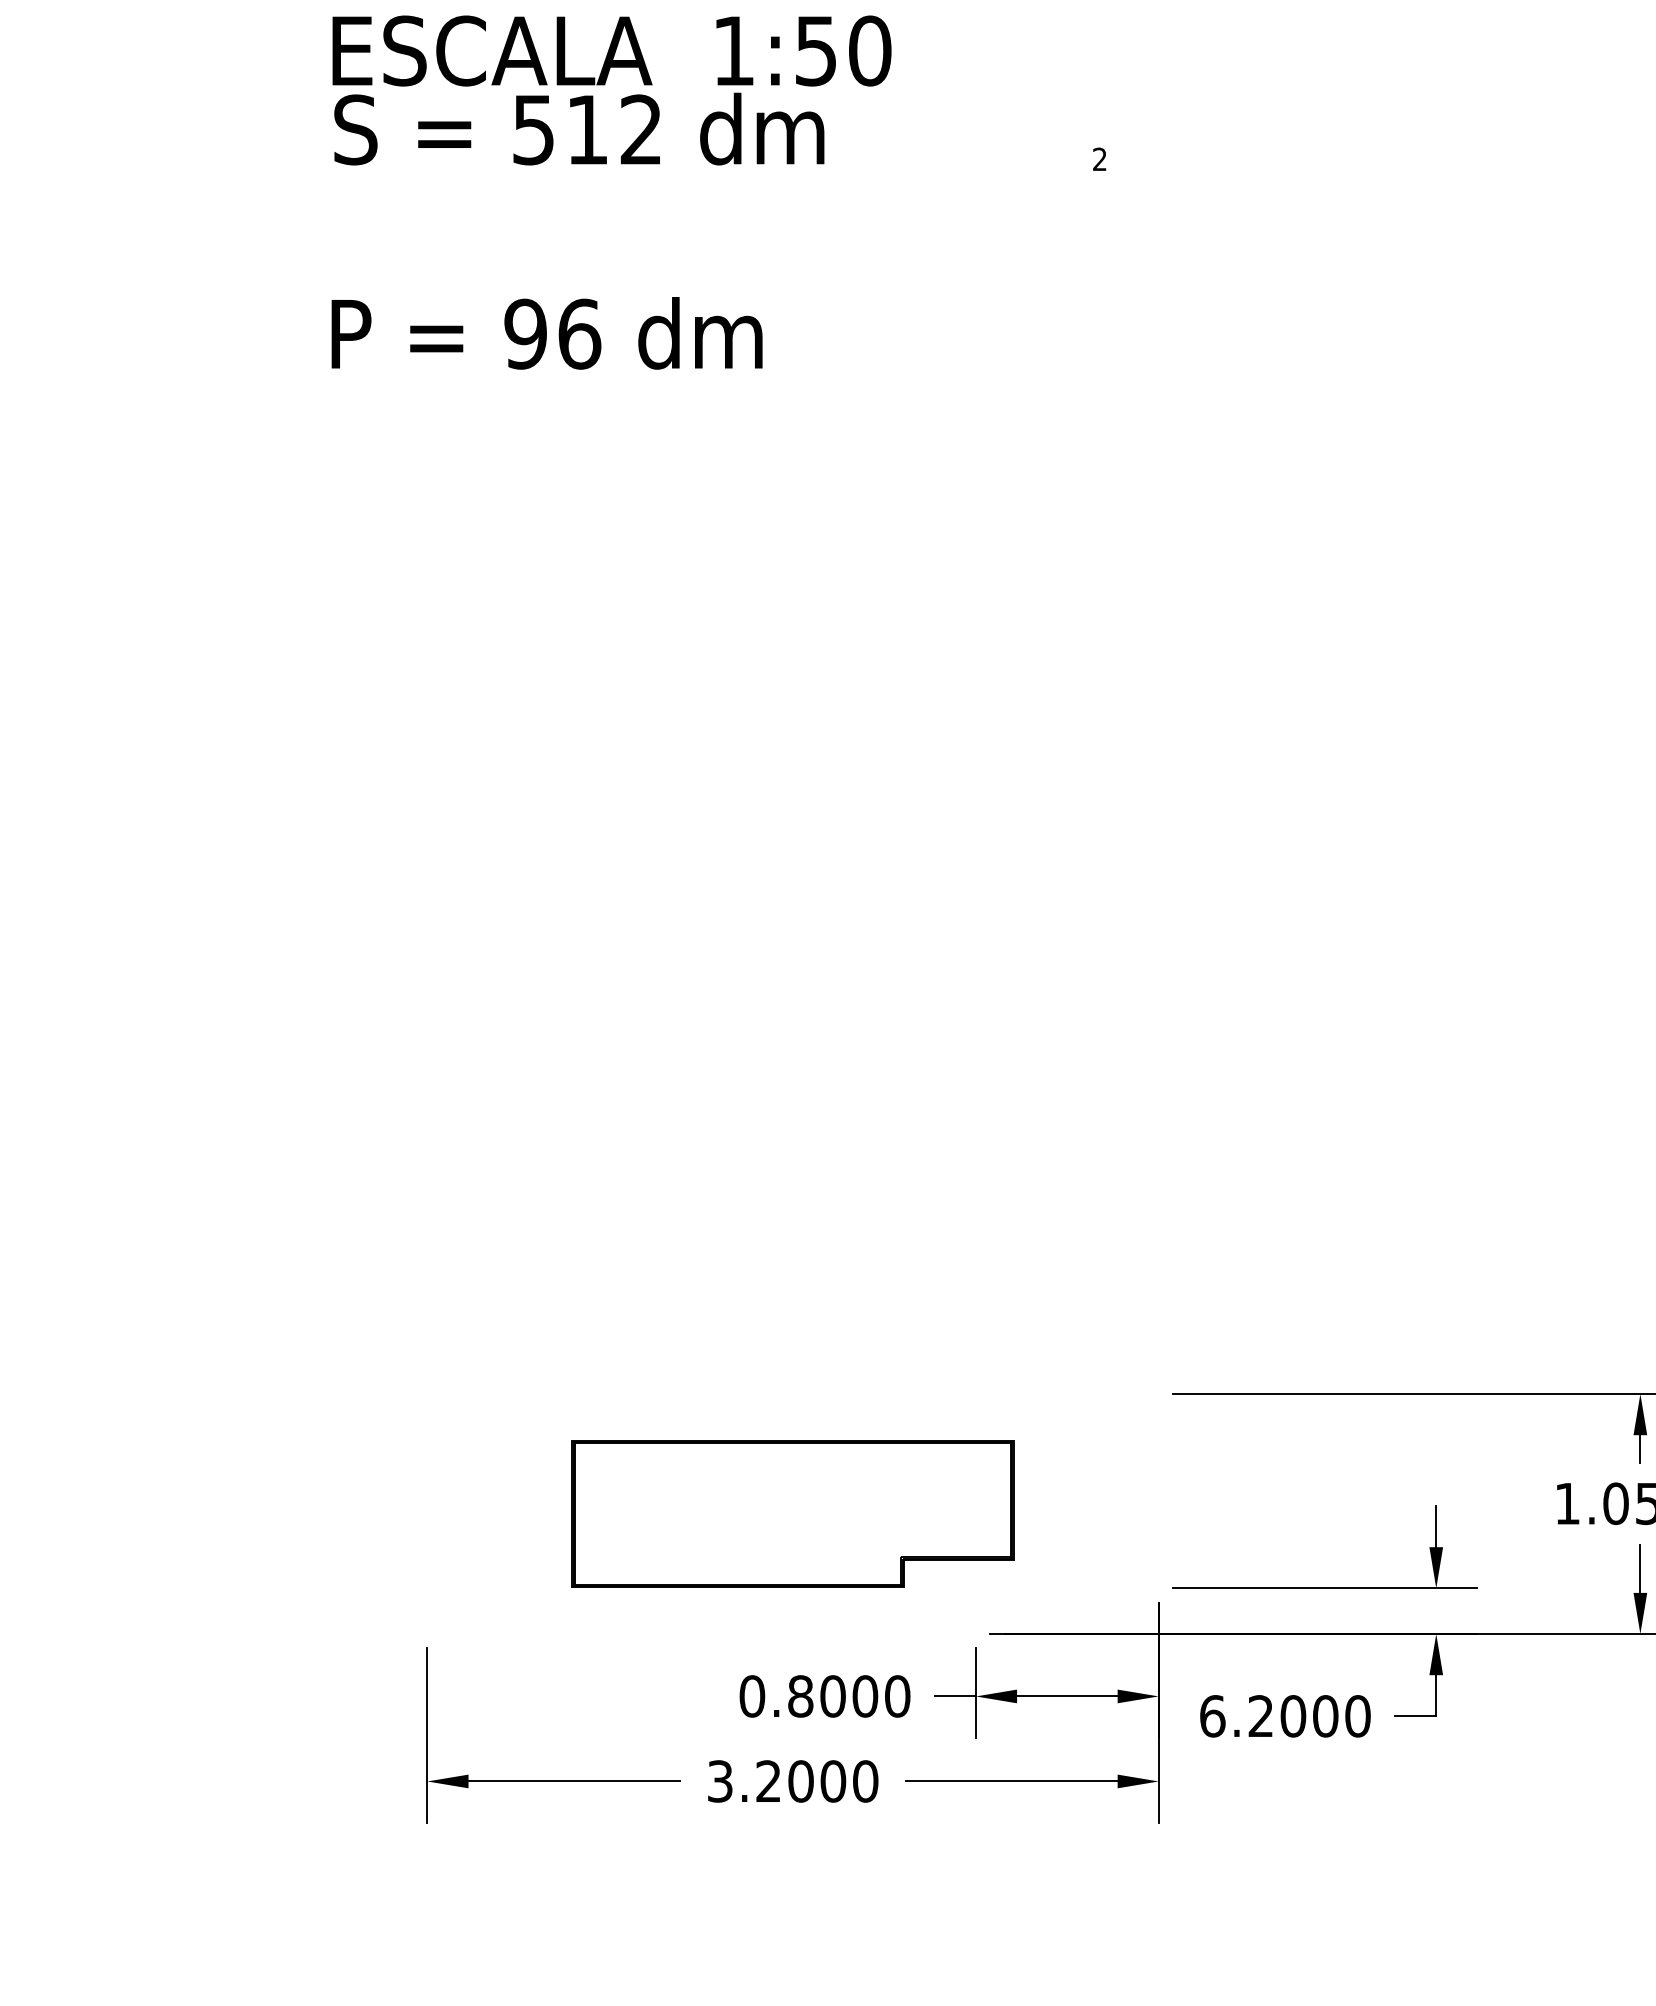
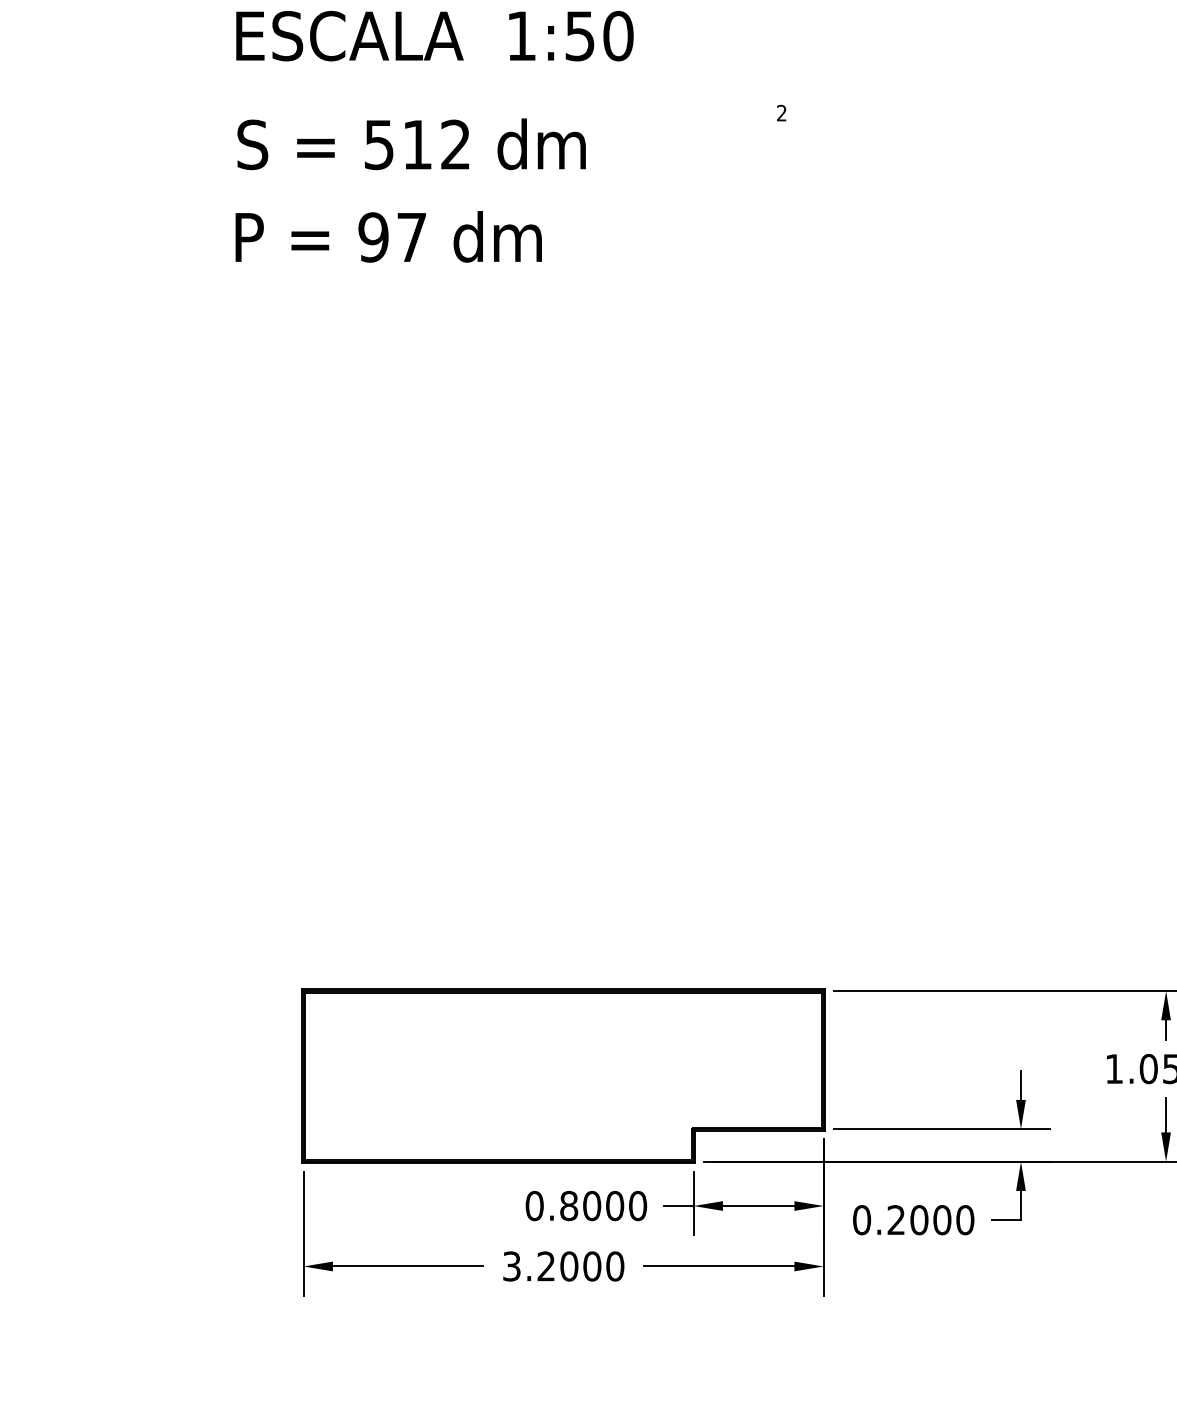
text: (579, 128) -> (411, 143), moved
text: (579, 333) -> (411, 236), 96 -> 97
part: (792, 1513) -> (563, 1075), size x1.67
text: (1212, 1716) -> (861, 1220), 6.2000 -> 0.2000

